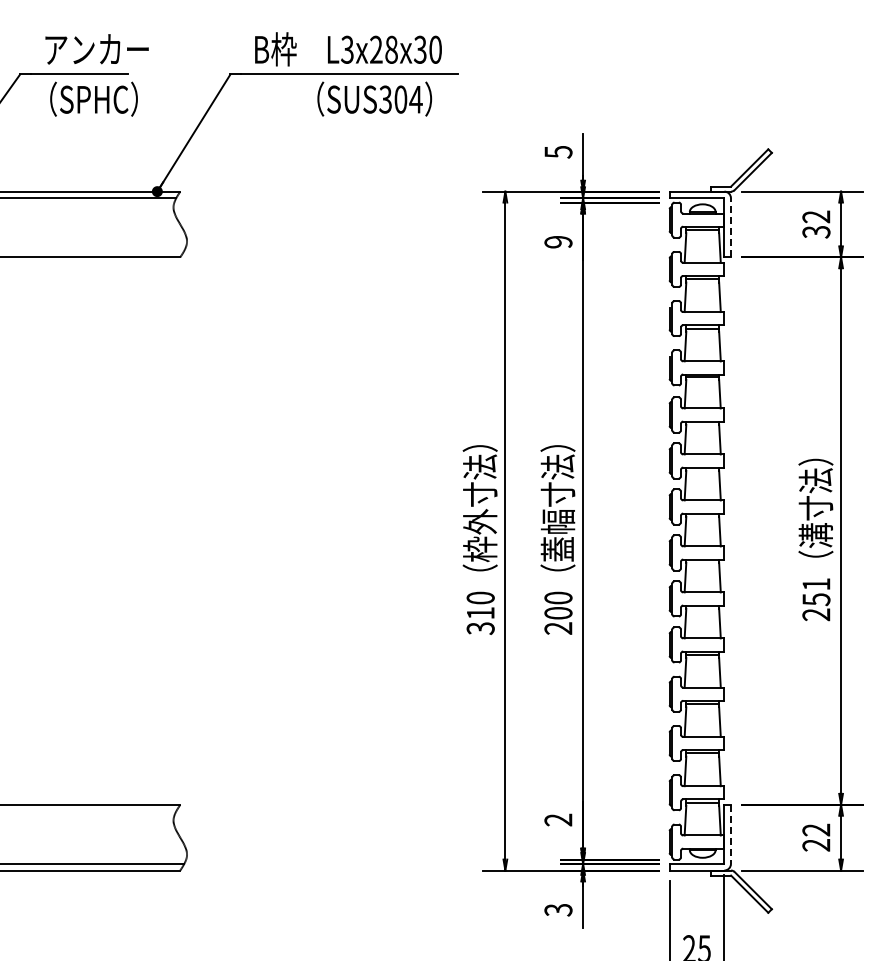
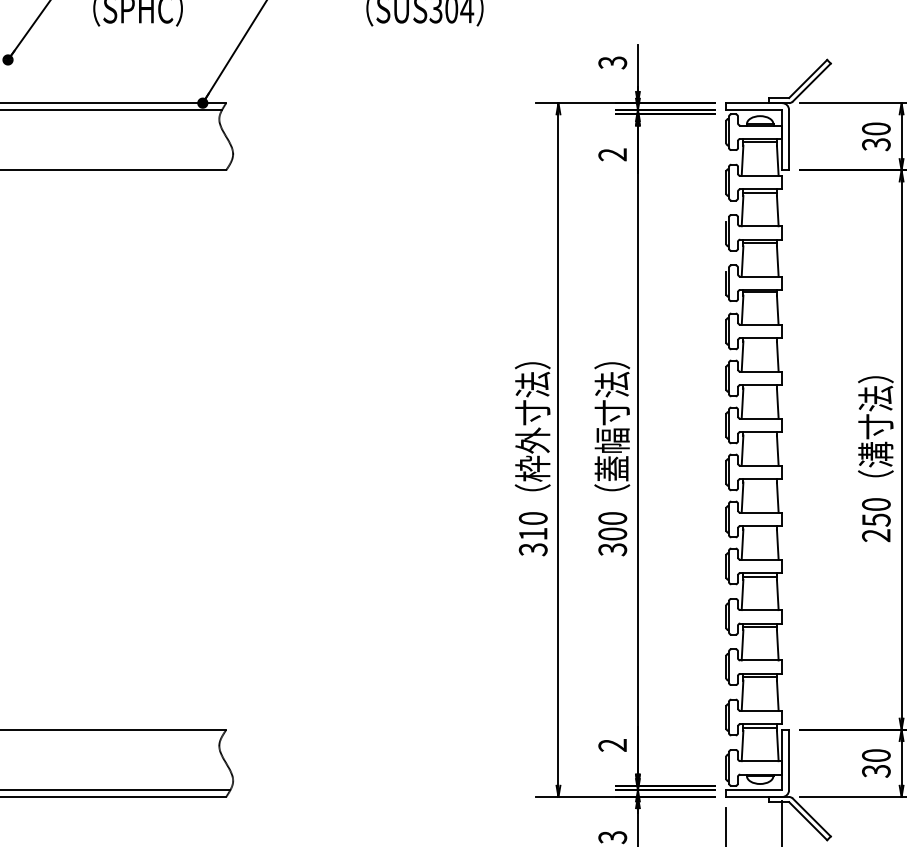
text: (558, 152) -> (612, 63), 5 -> 3
text: (816, 216) -> (876, 128), 32 -> 30
line: (730, 227) -> (788, 139), dashed -> solid
text: (558, 241) -> (612, 154), 9 -> 2
text: (816, 584) -> (876, 504), 251 -> 250
text: (558, 628) -> (612, 549), 200 -> 300
line: (730, 834) -> (788, 760), dashed -> solid
text: (816, 837) -> (876, 763), 22 -> 30

